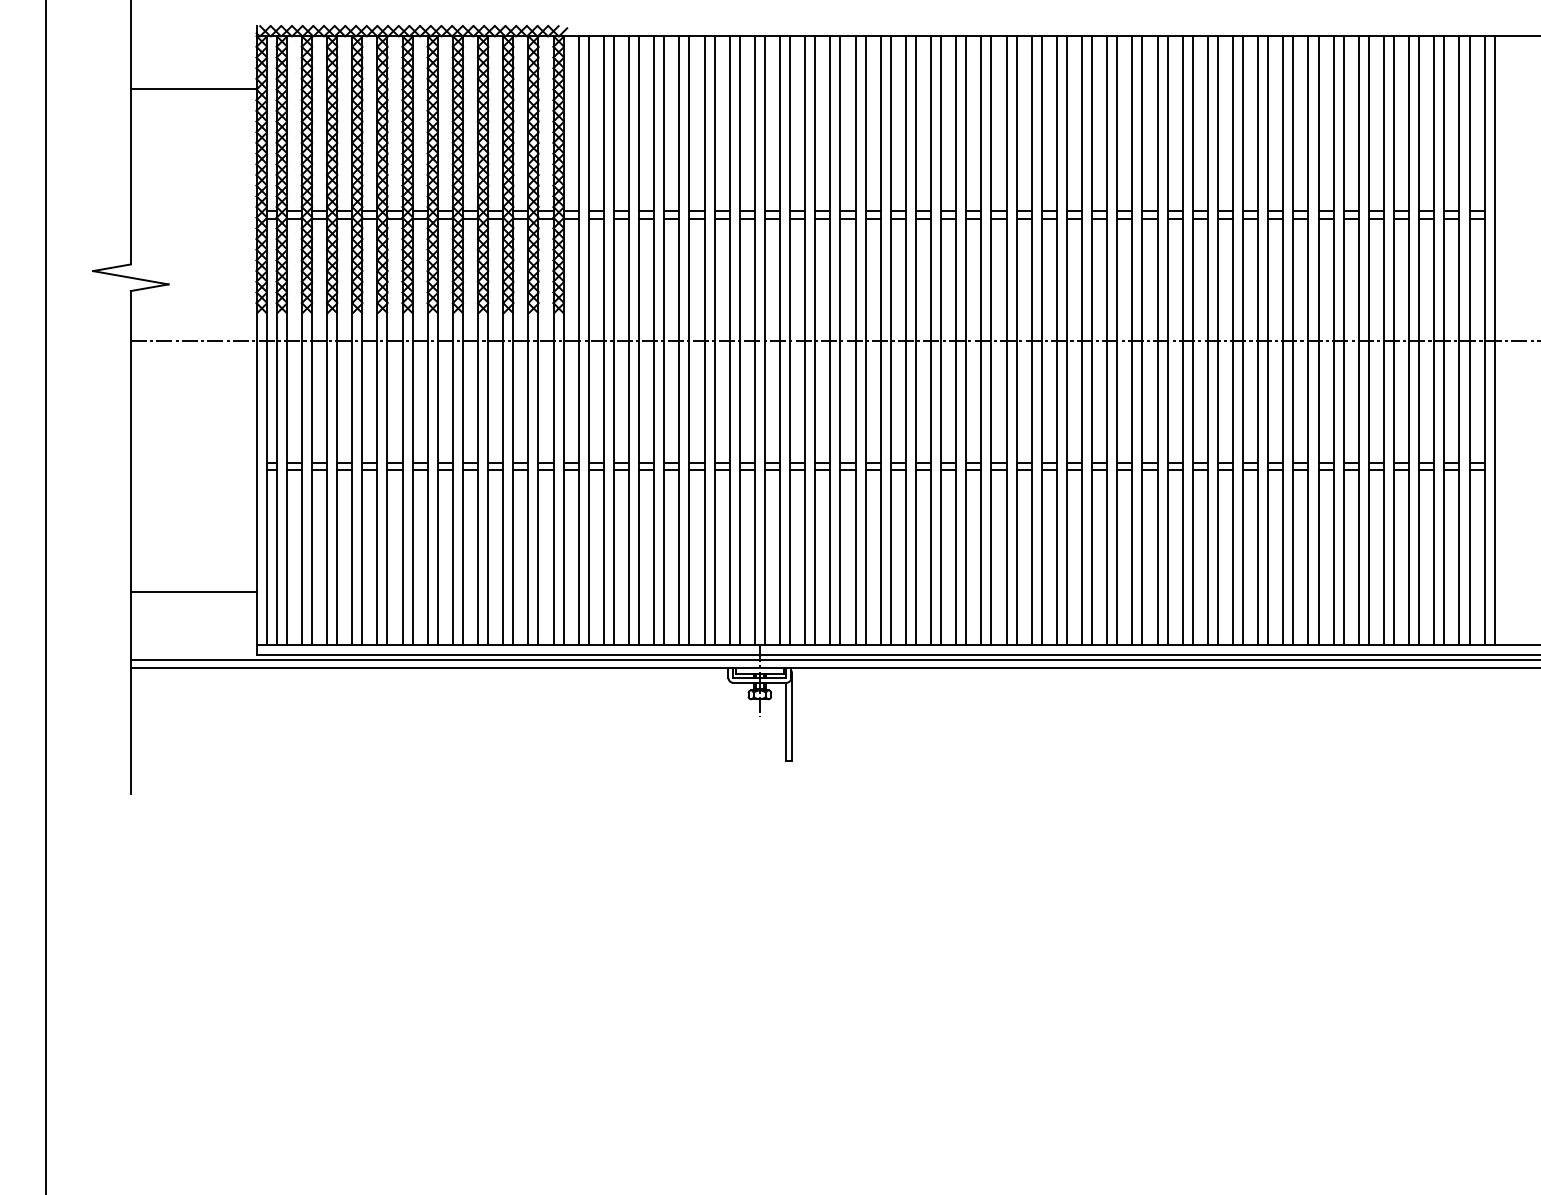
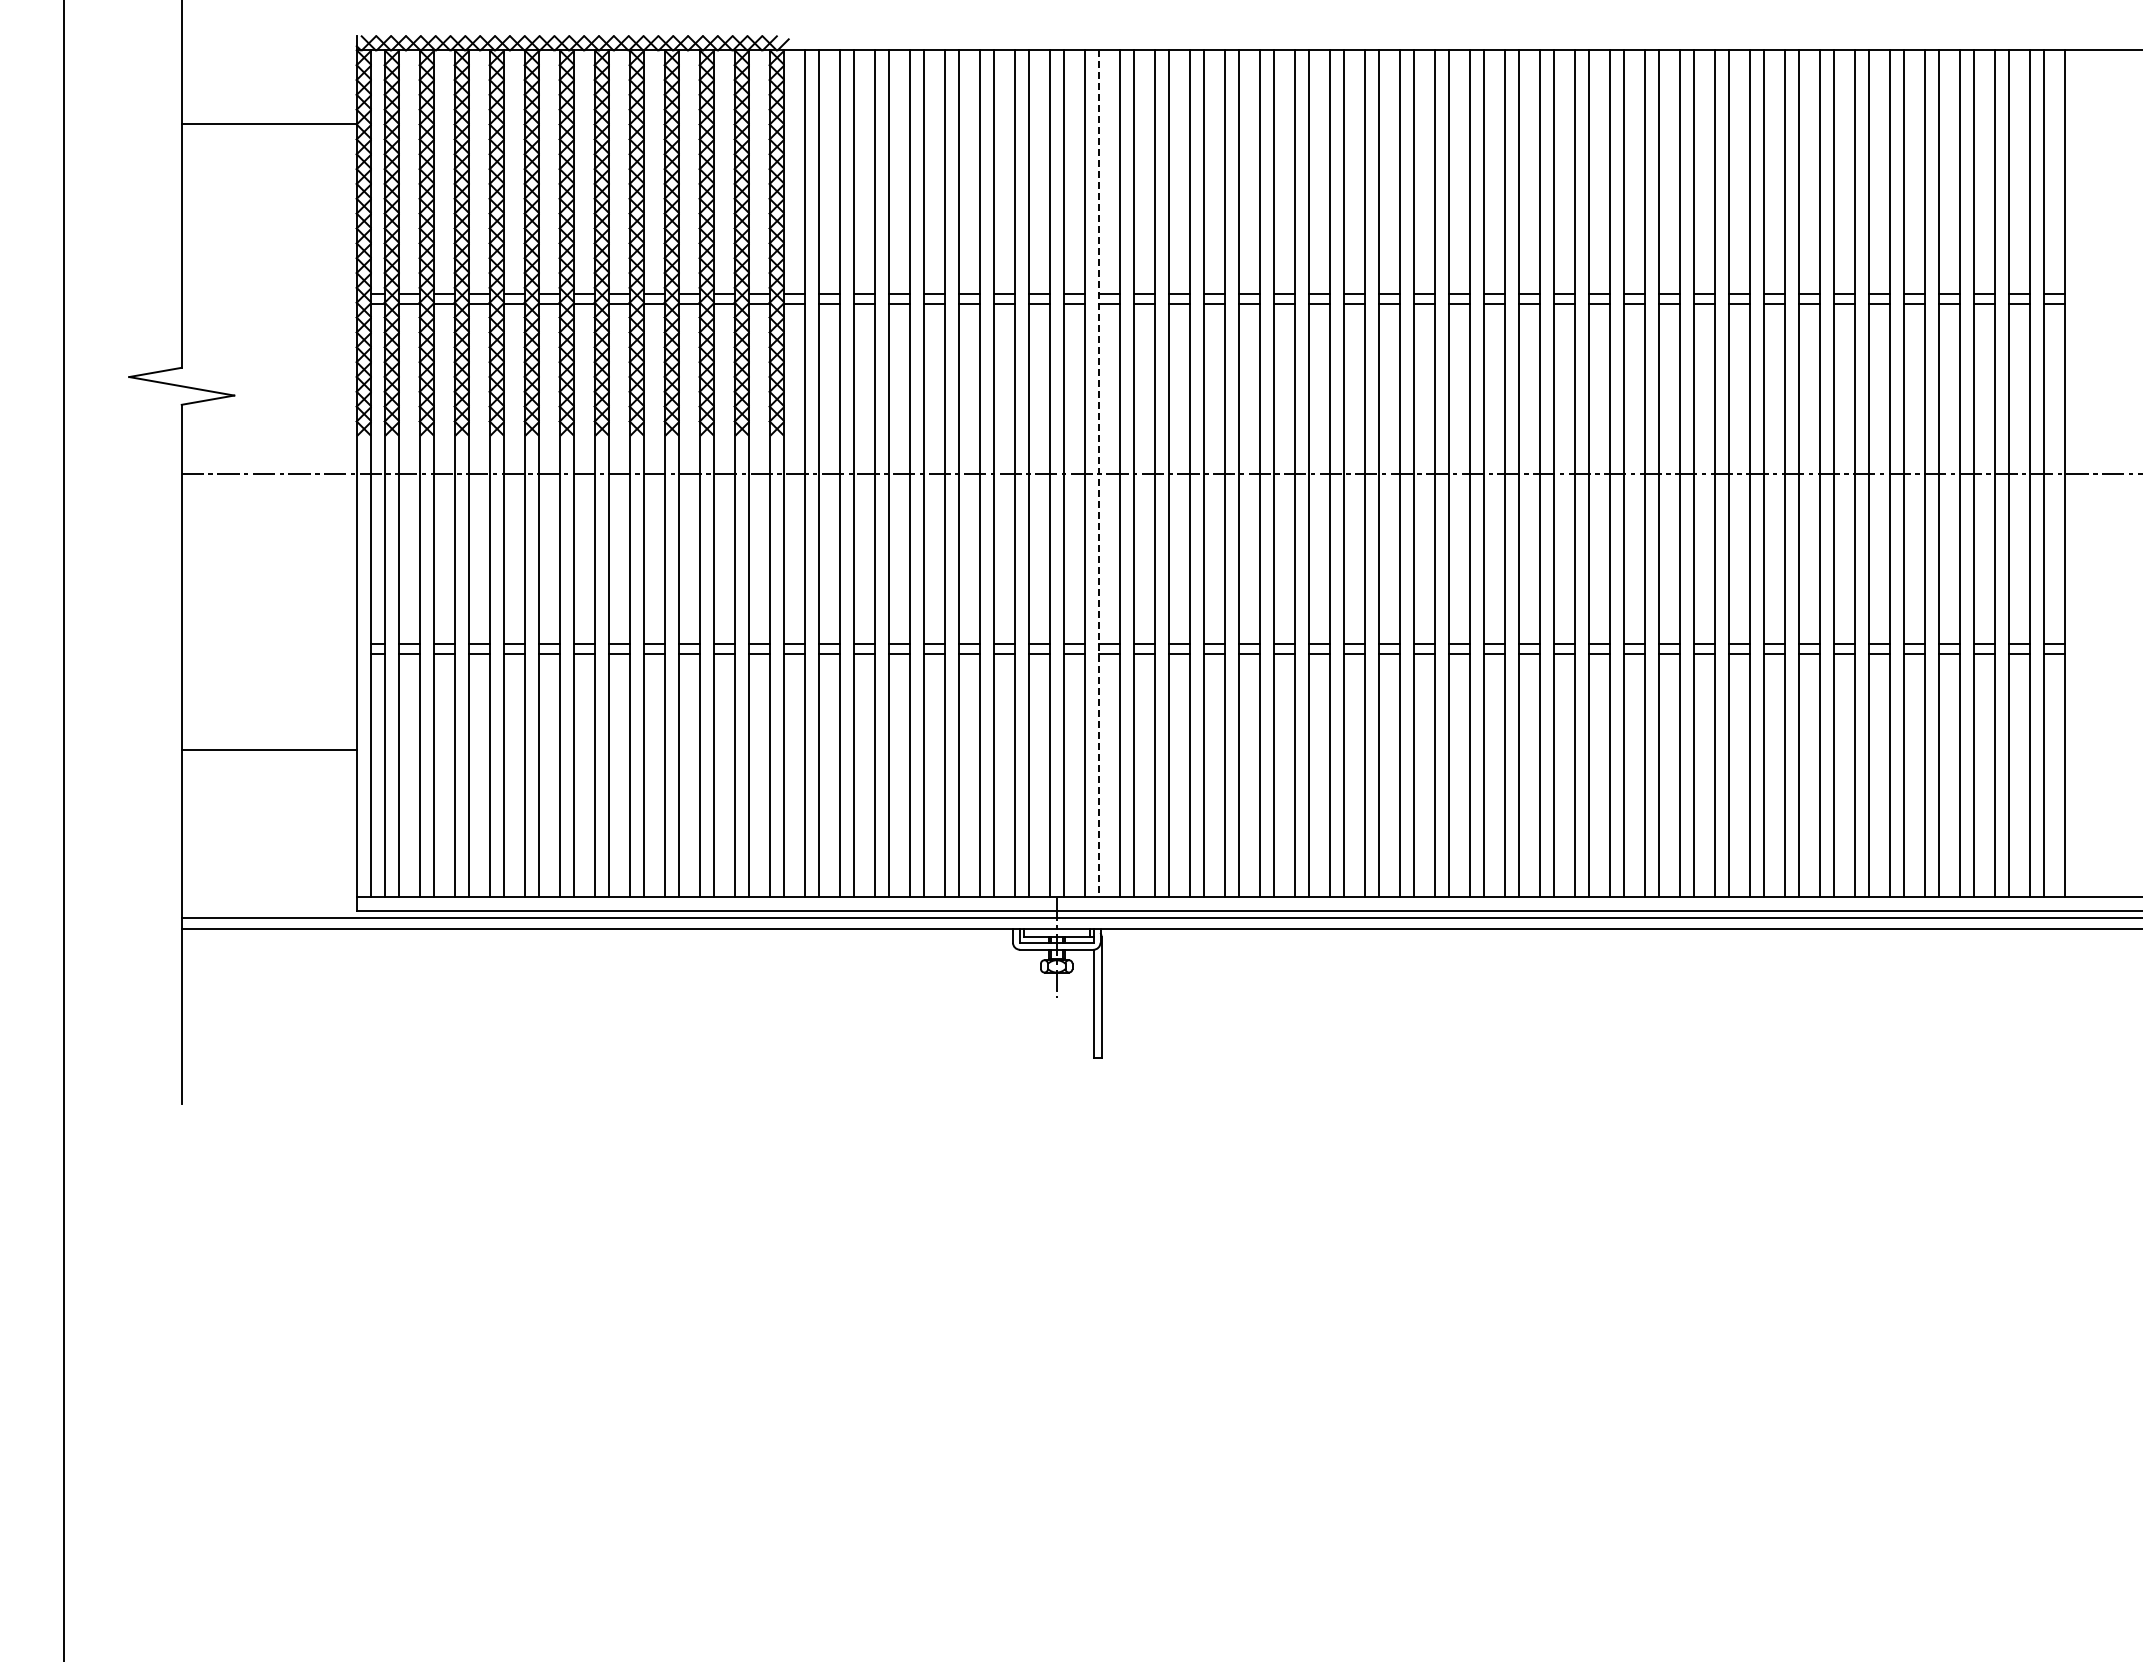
line: (1494, 340) -> (2078, 473), removed
line: (789, 341) -> (1098, 474), solid -> dashed
line: (193, 592) -> (268, 749), moved

